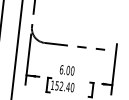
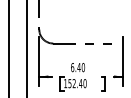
text: (67, 70) -> (78, 67), 6.00 -> 6.40

